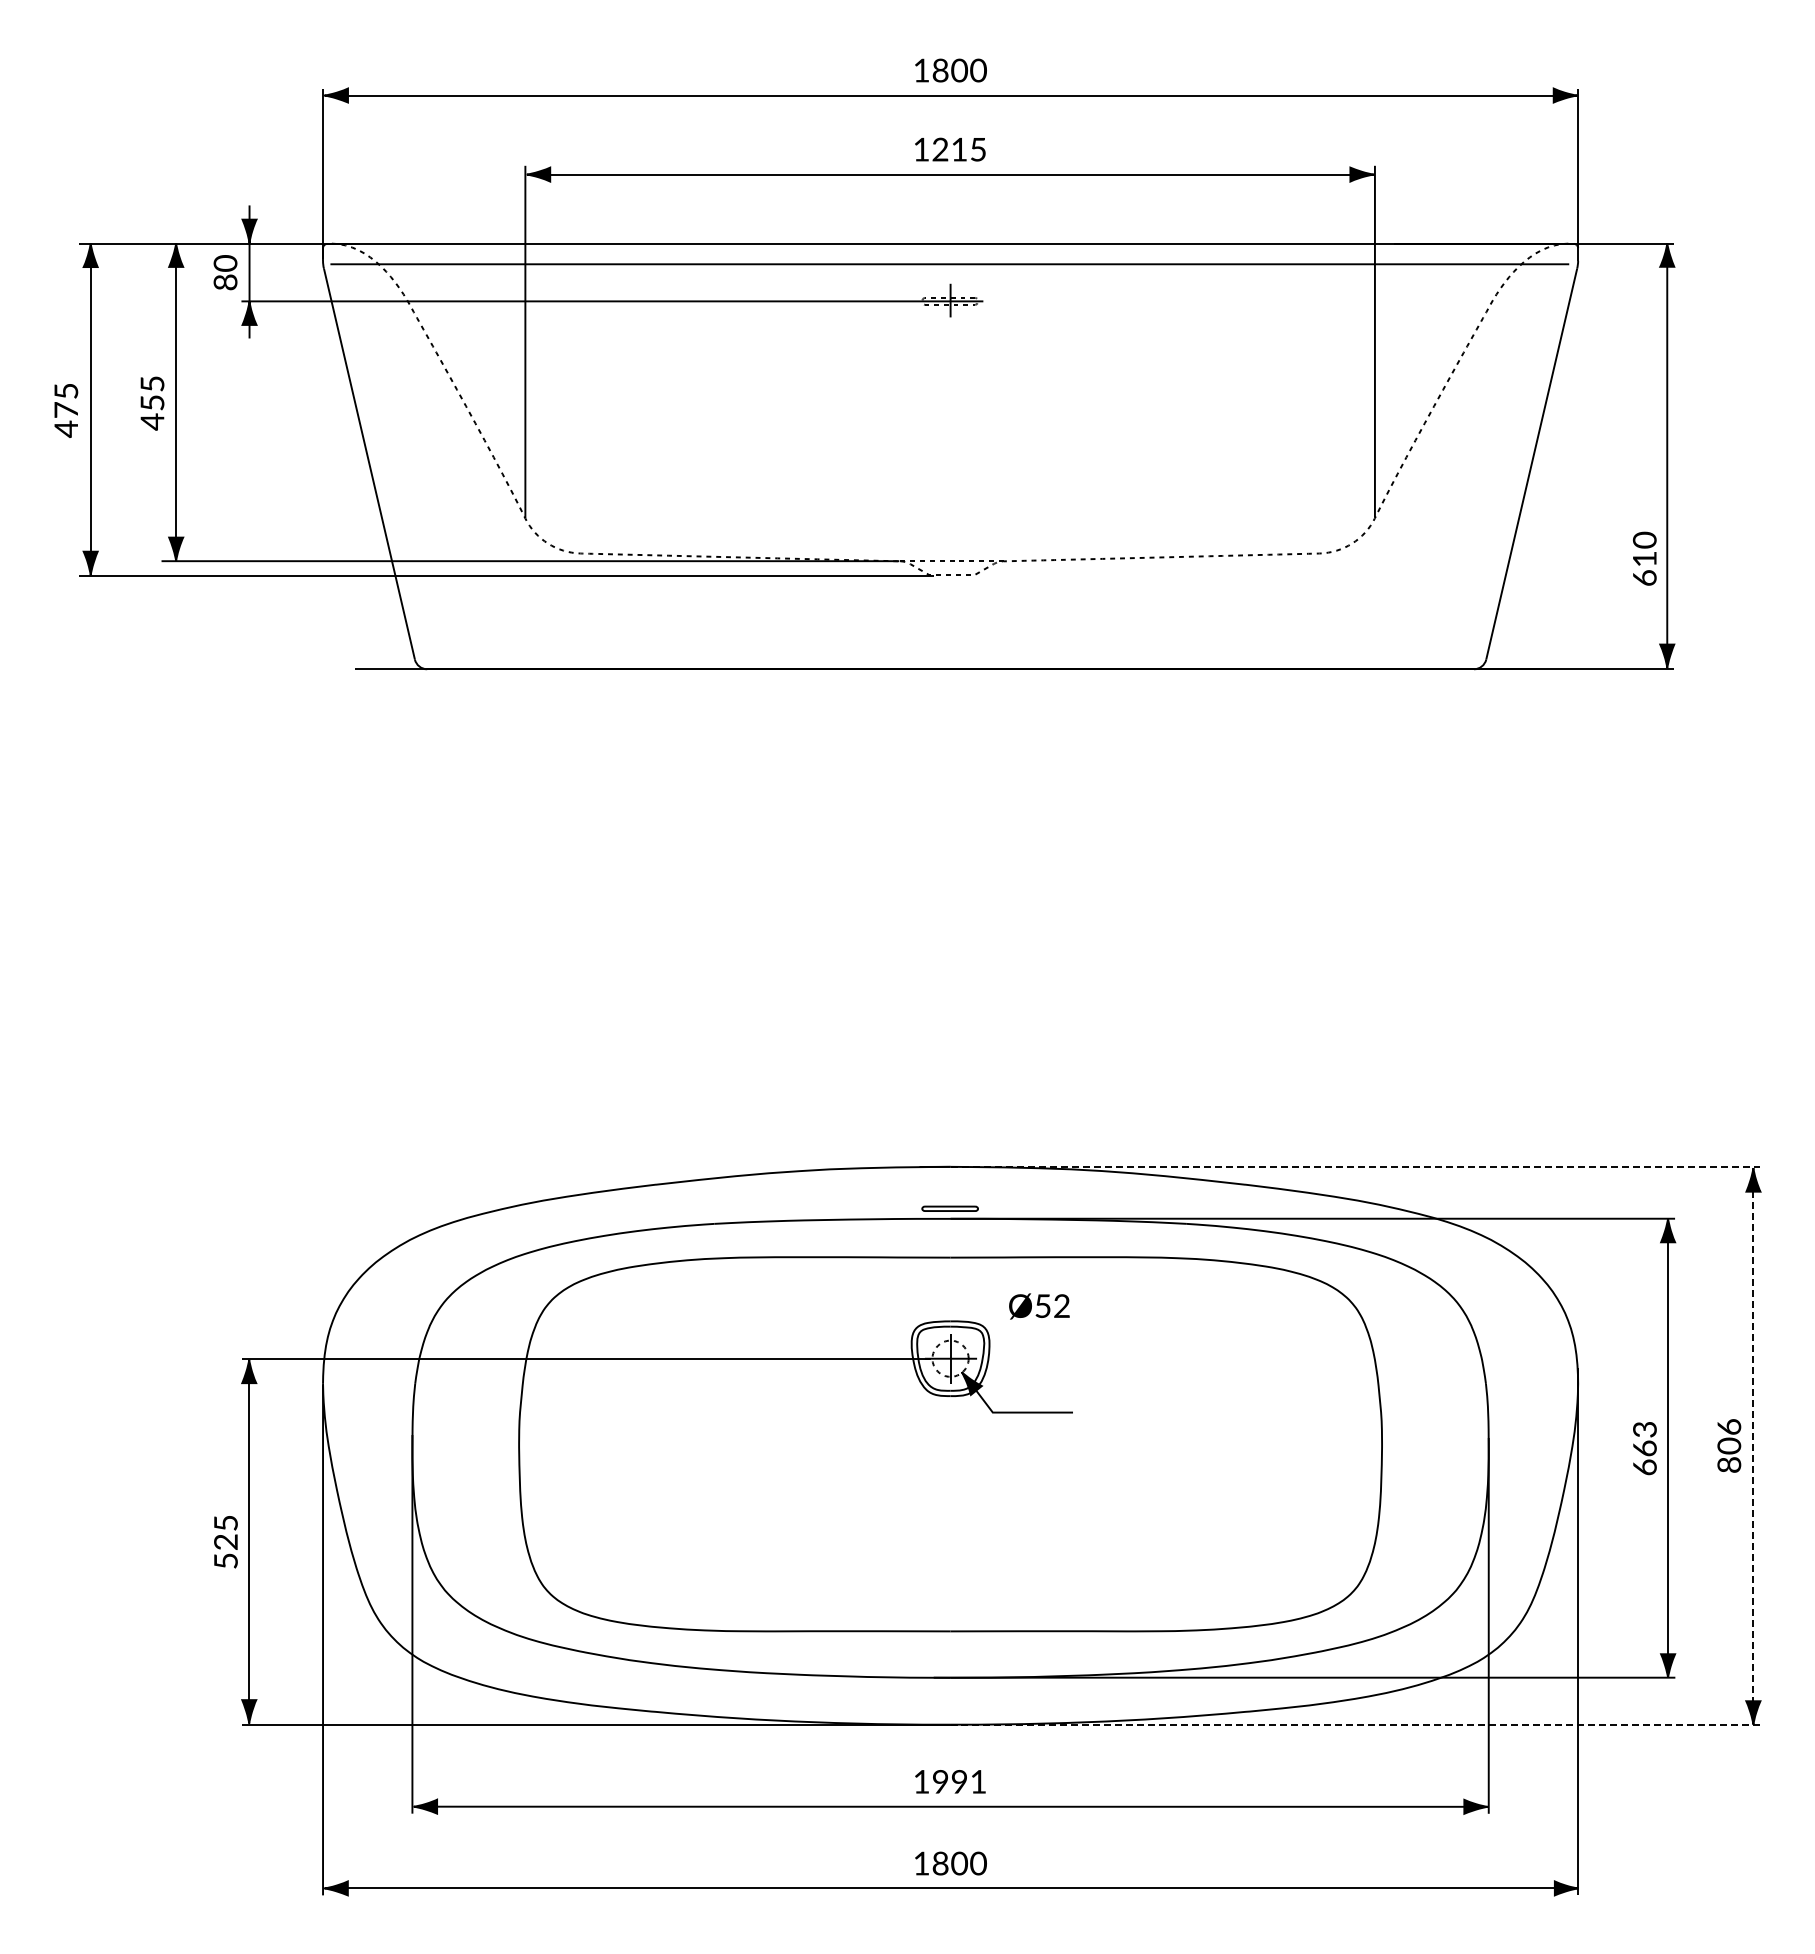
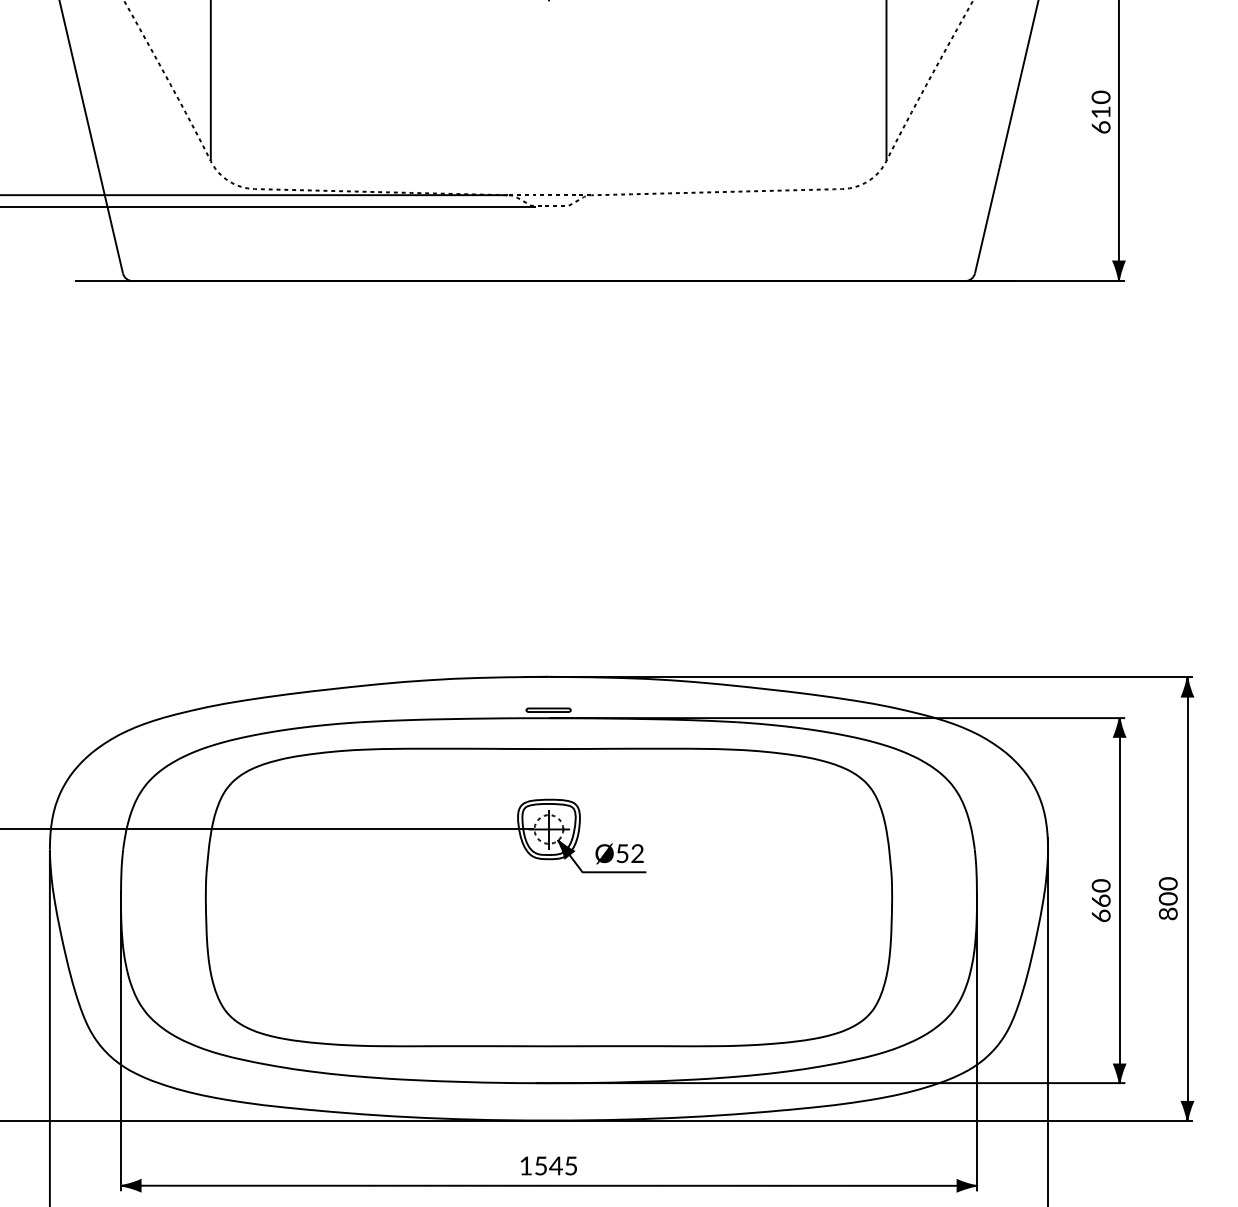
text: (1644, 558) -> (1100, 111), moved
line: (1355, 1166) -> (871, 676), dashed -> solid
text: (1039, 1306) -> (619, 853), moved
text: (1728, 1426) -> (1167, 883), 806 -> 800
text: (1644, 1429) -> (1100, 885), 663 -> 660
line: (1753, 1444) -> (1187, 897), dashed -> solid
line: (1355, 1724) -> (871, 1120), dashed -> solid
text: (959, 1781) -> (556, 1165), 1991 -> 1545

